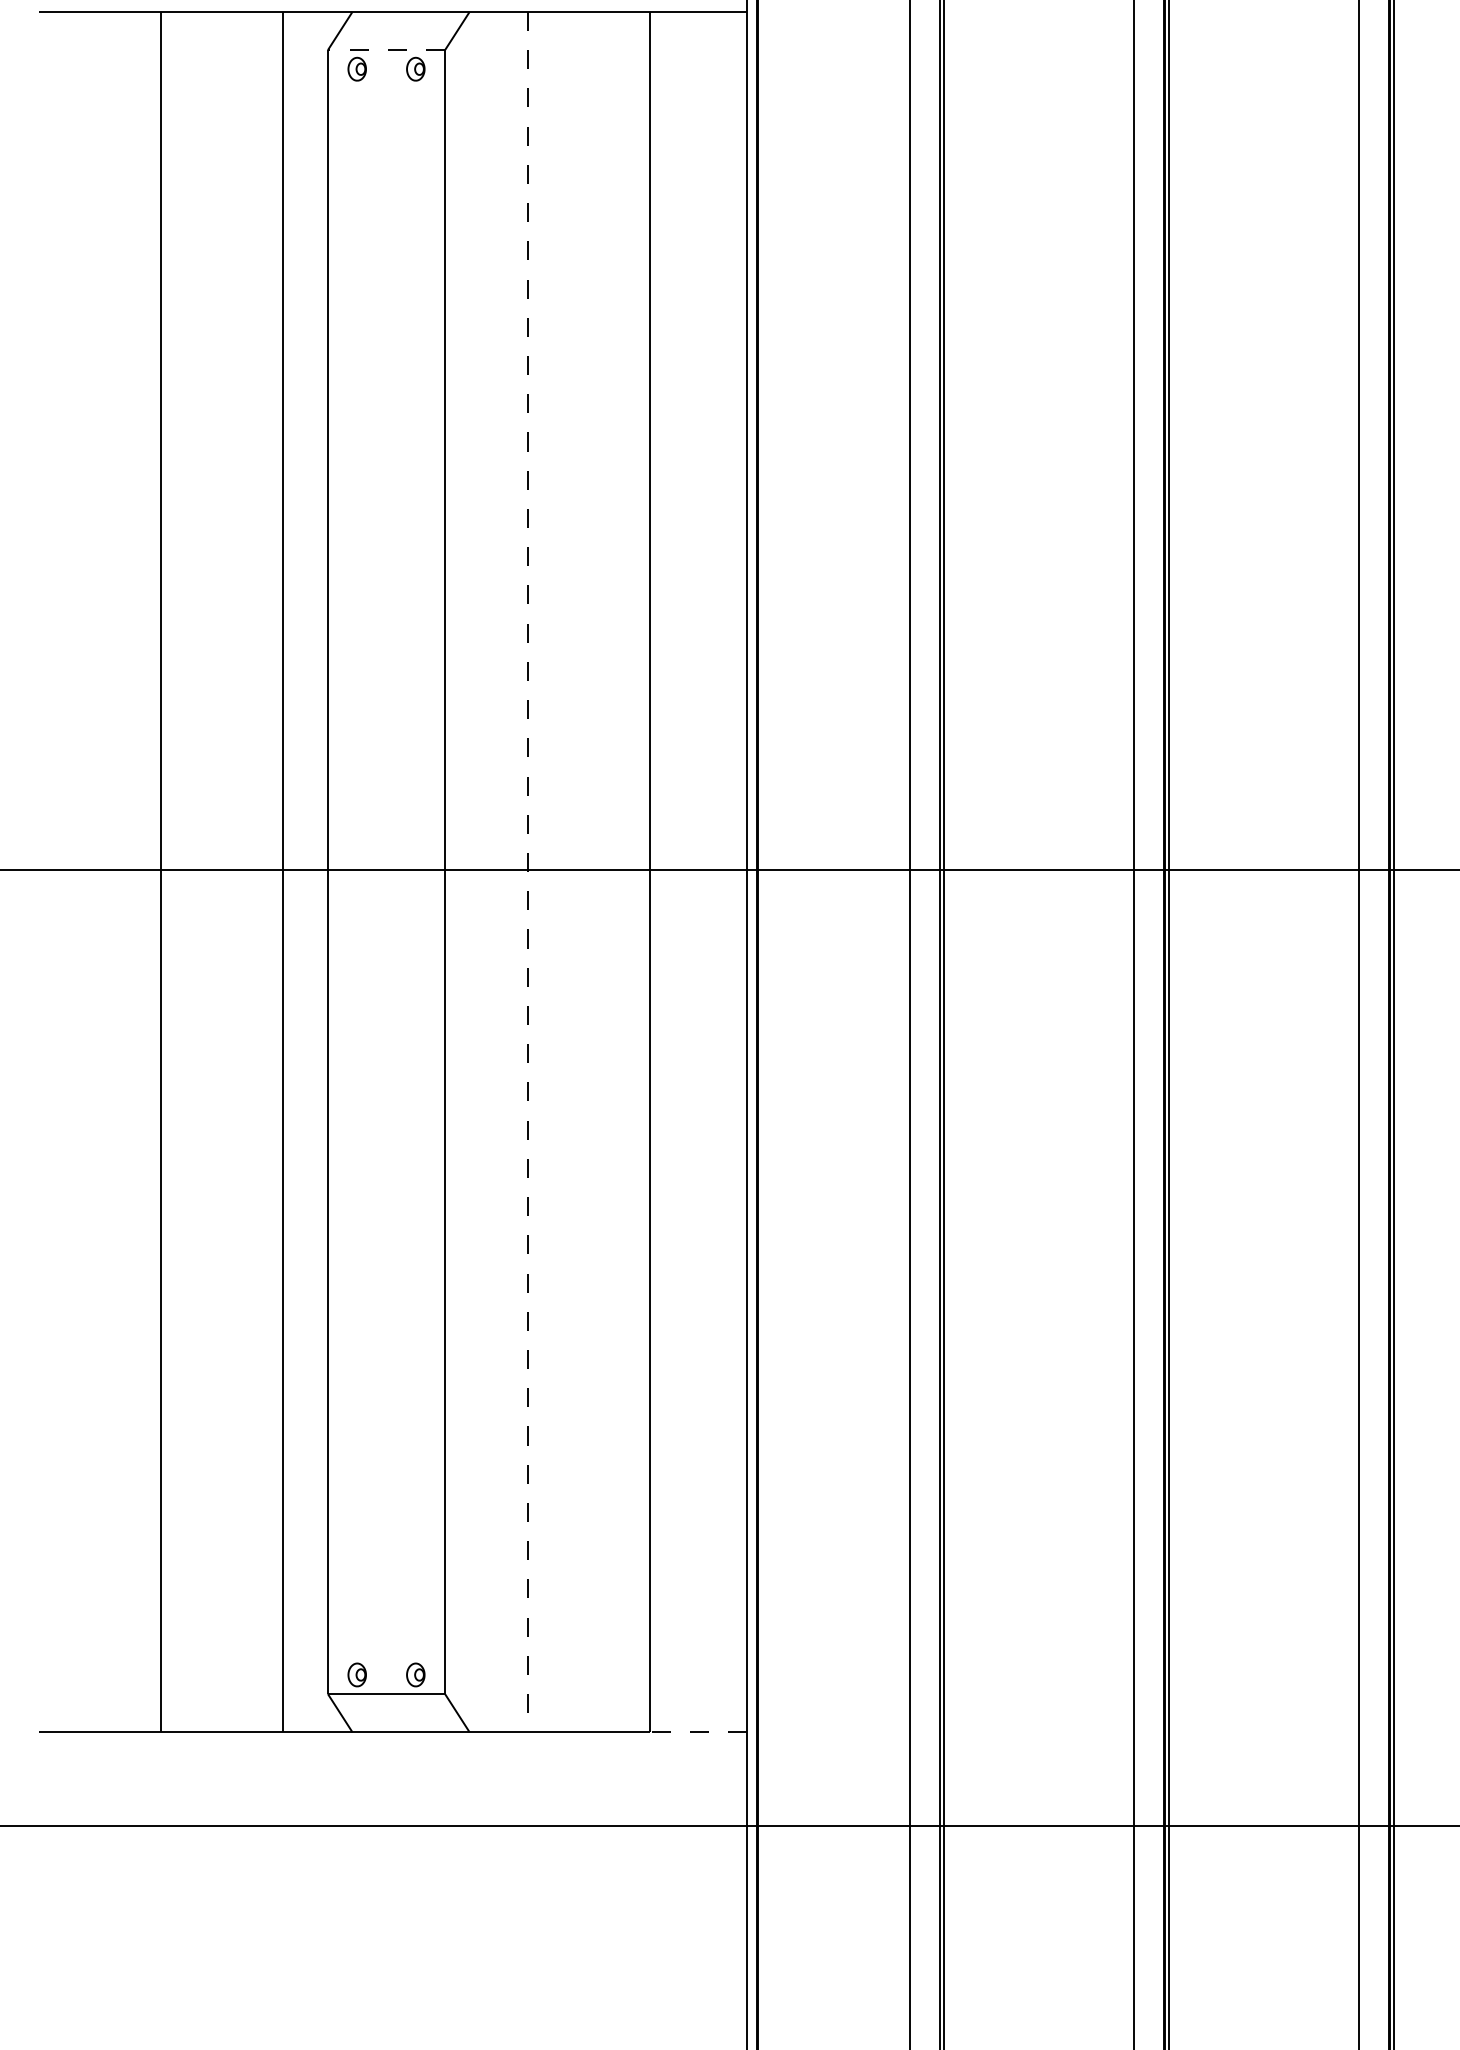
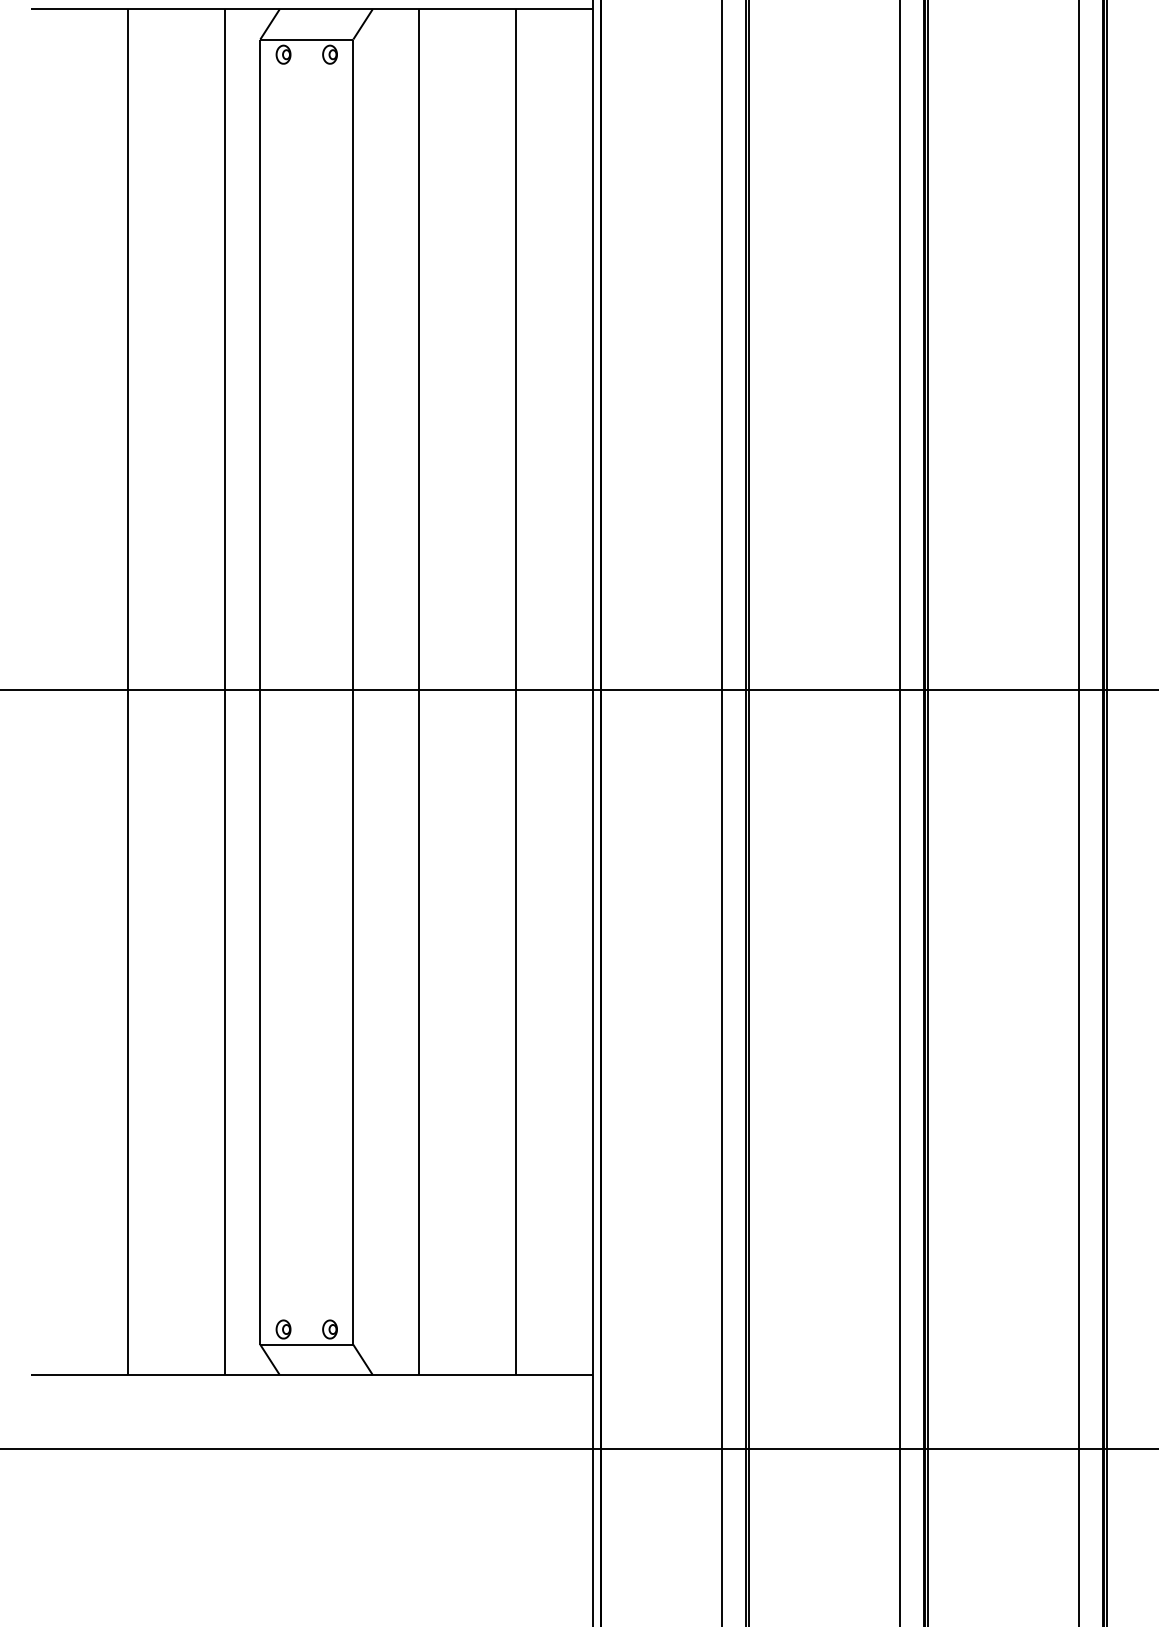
line: (386, 50) -> (306, 39), dashed -> solid
line: (527, 872) -> (418, 692), dashed -> solid
line: (698, 1732) -> (554, 1375), dashed -> solid

